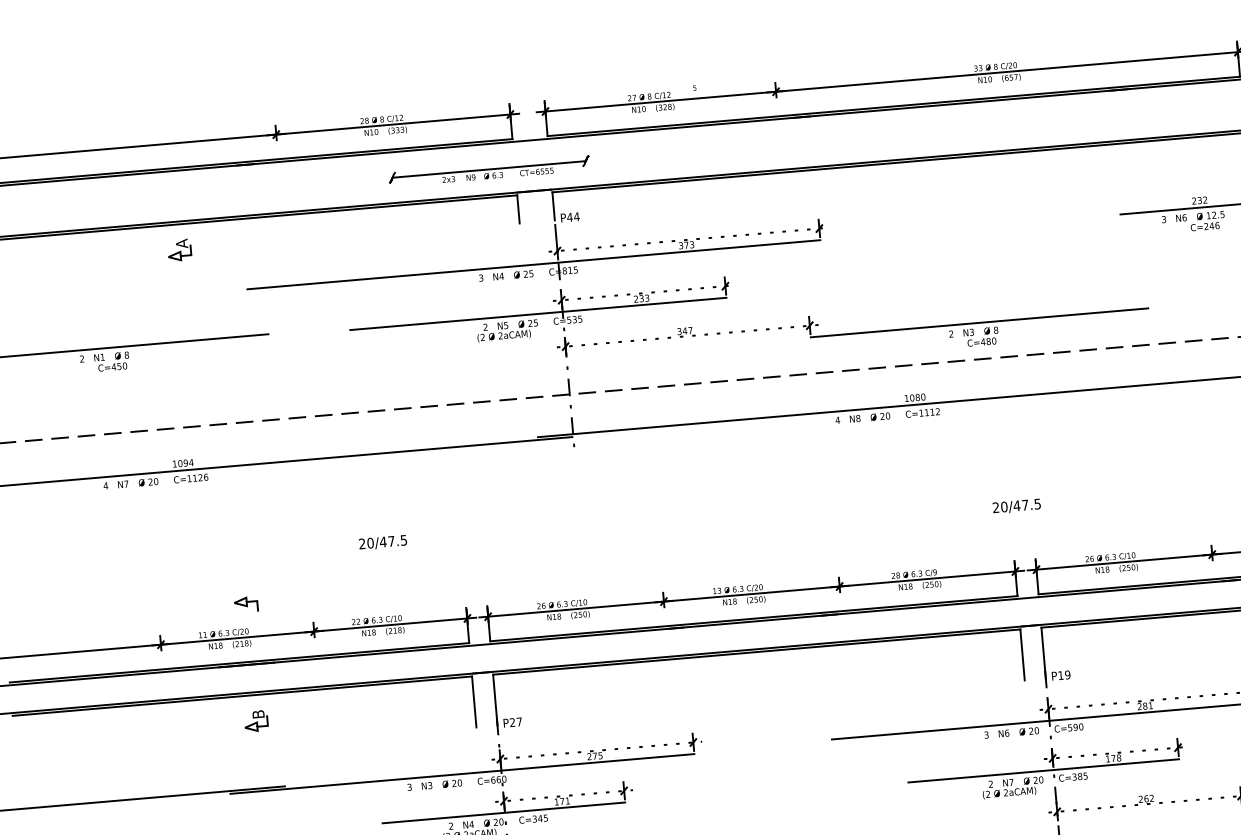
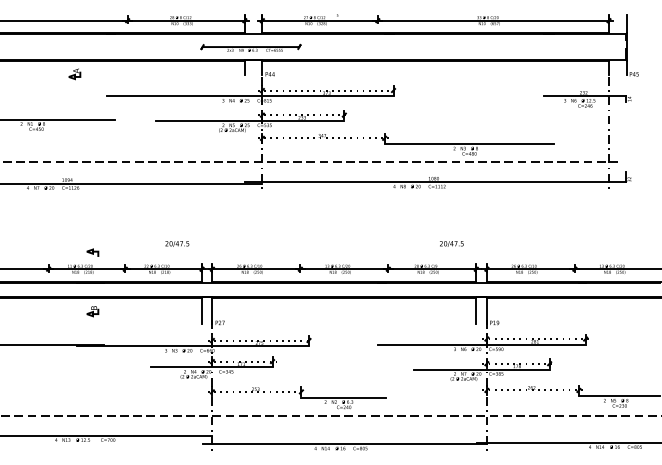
part: (488, 170) -> (250, 47), moved
text: (1016, 505) -> (451, 243), moved
text: (383, 541) -> (177, 243), moved

